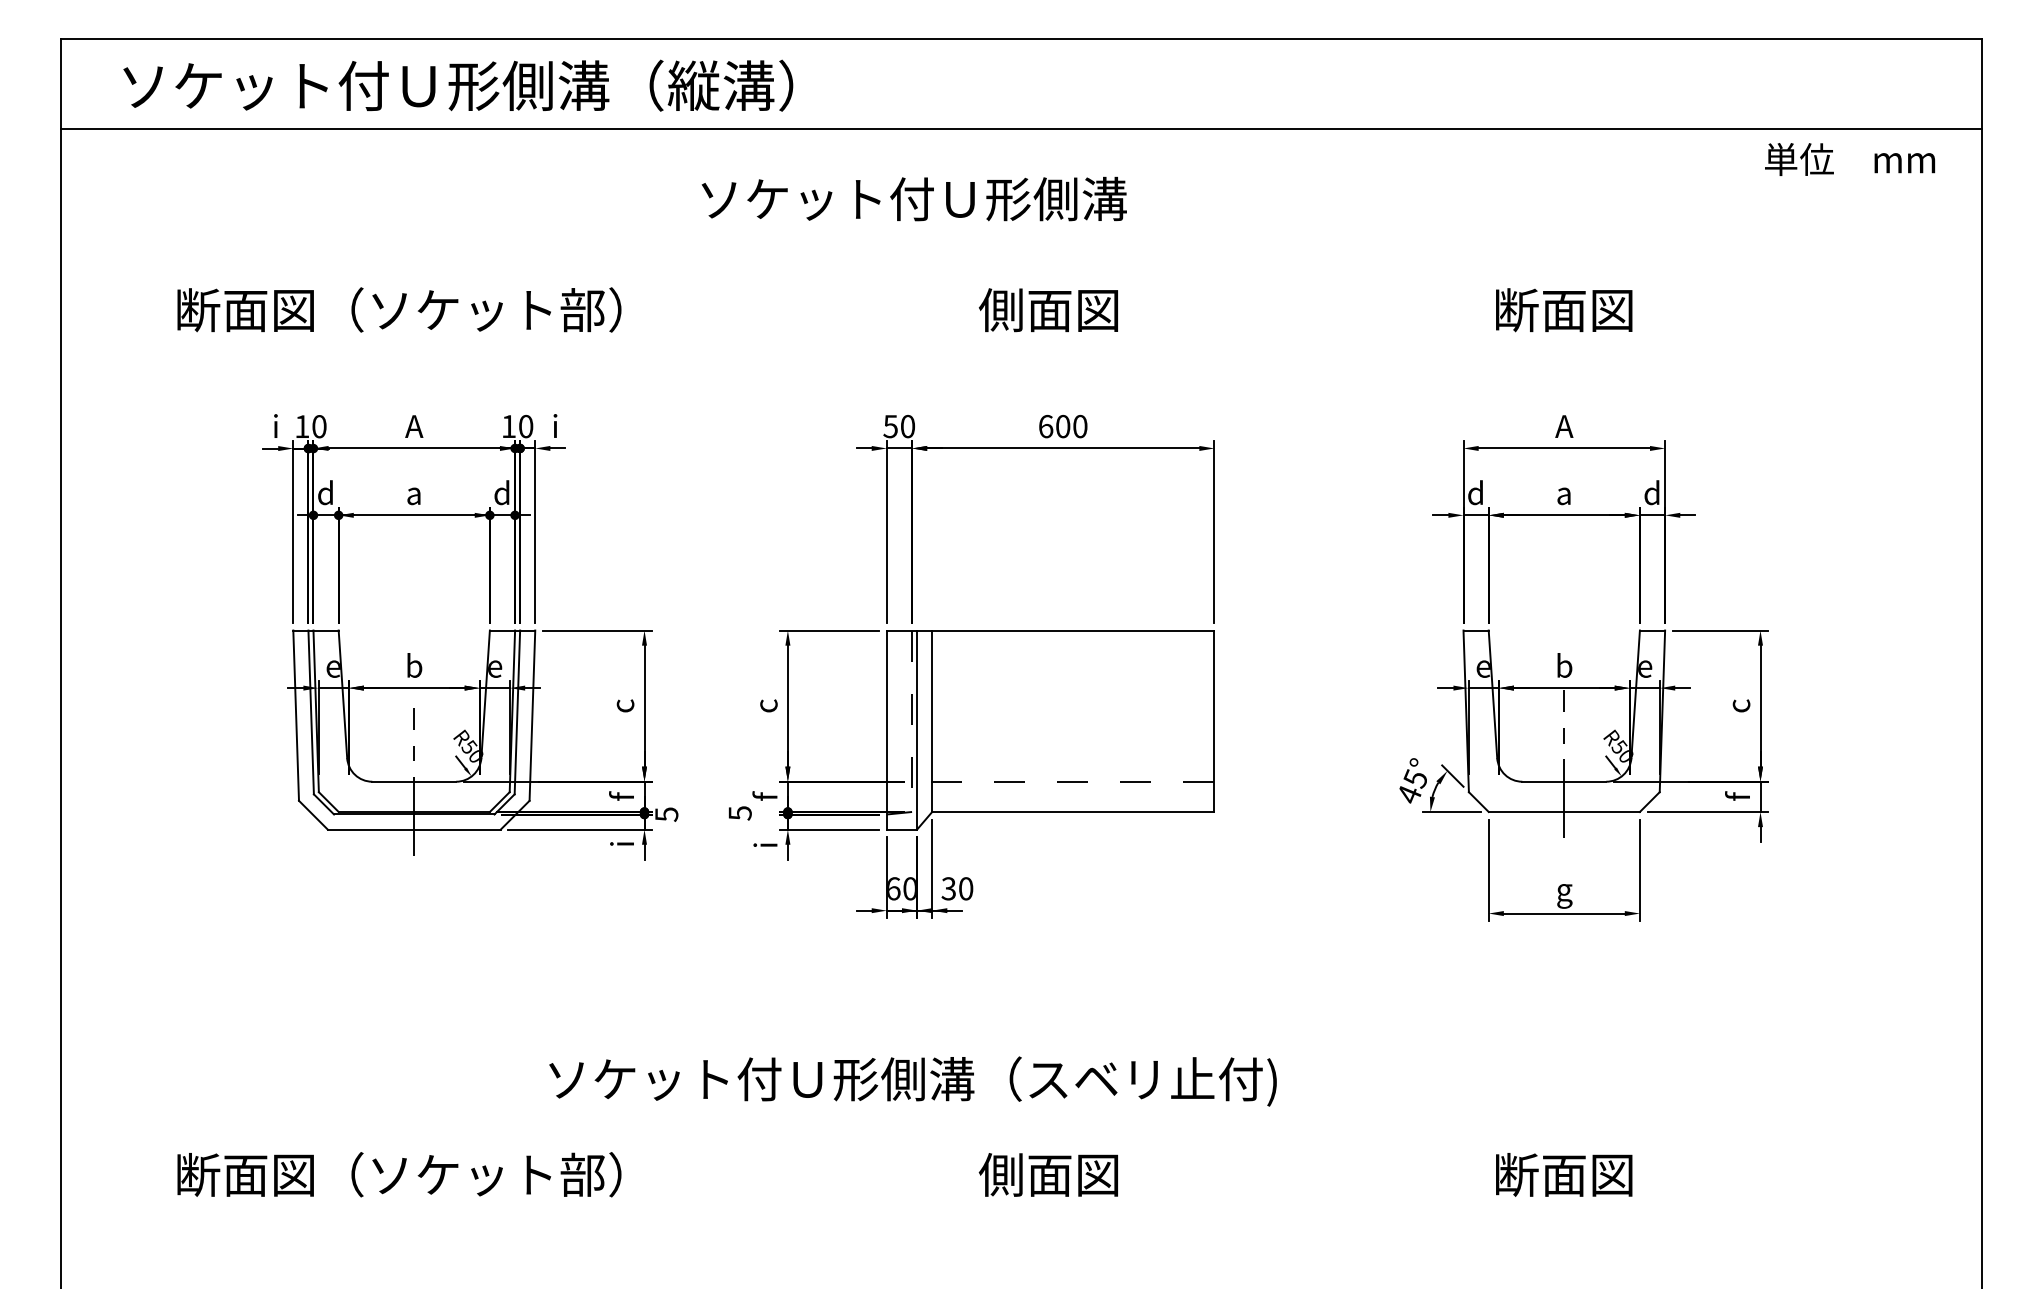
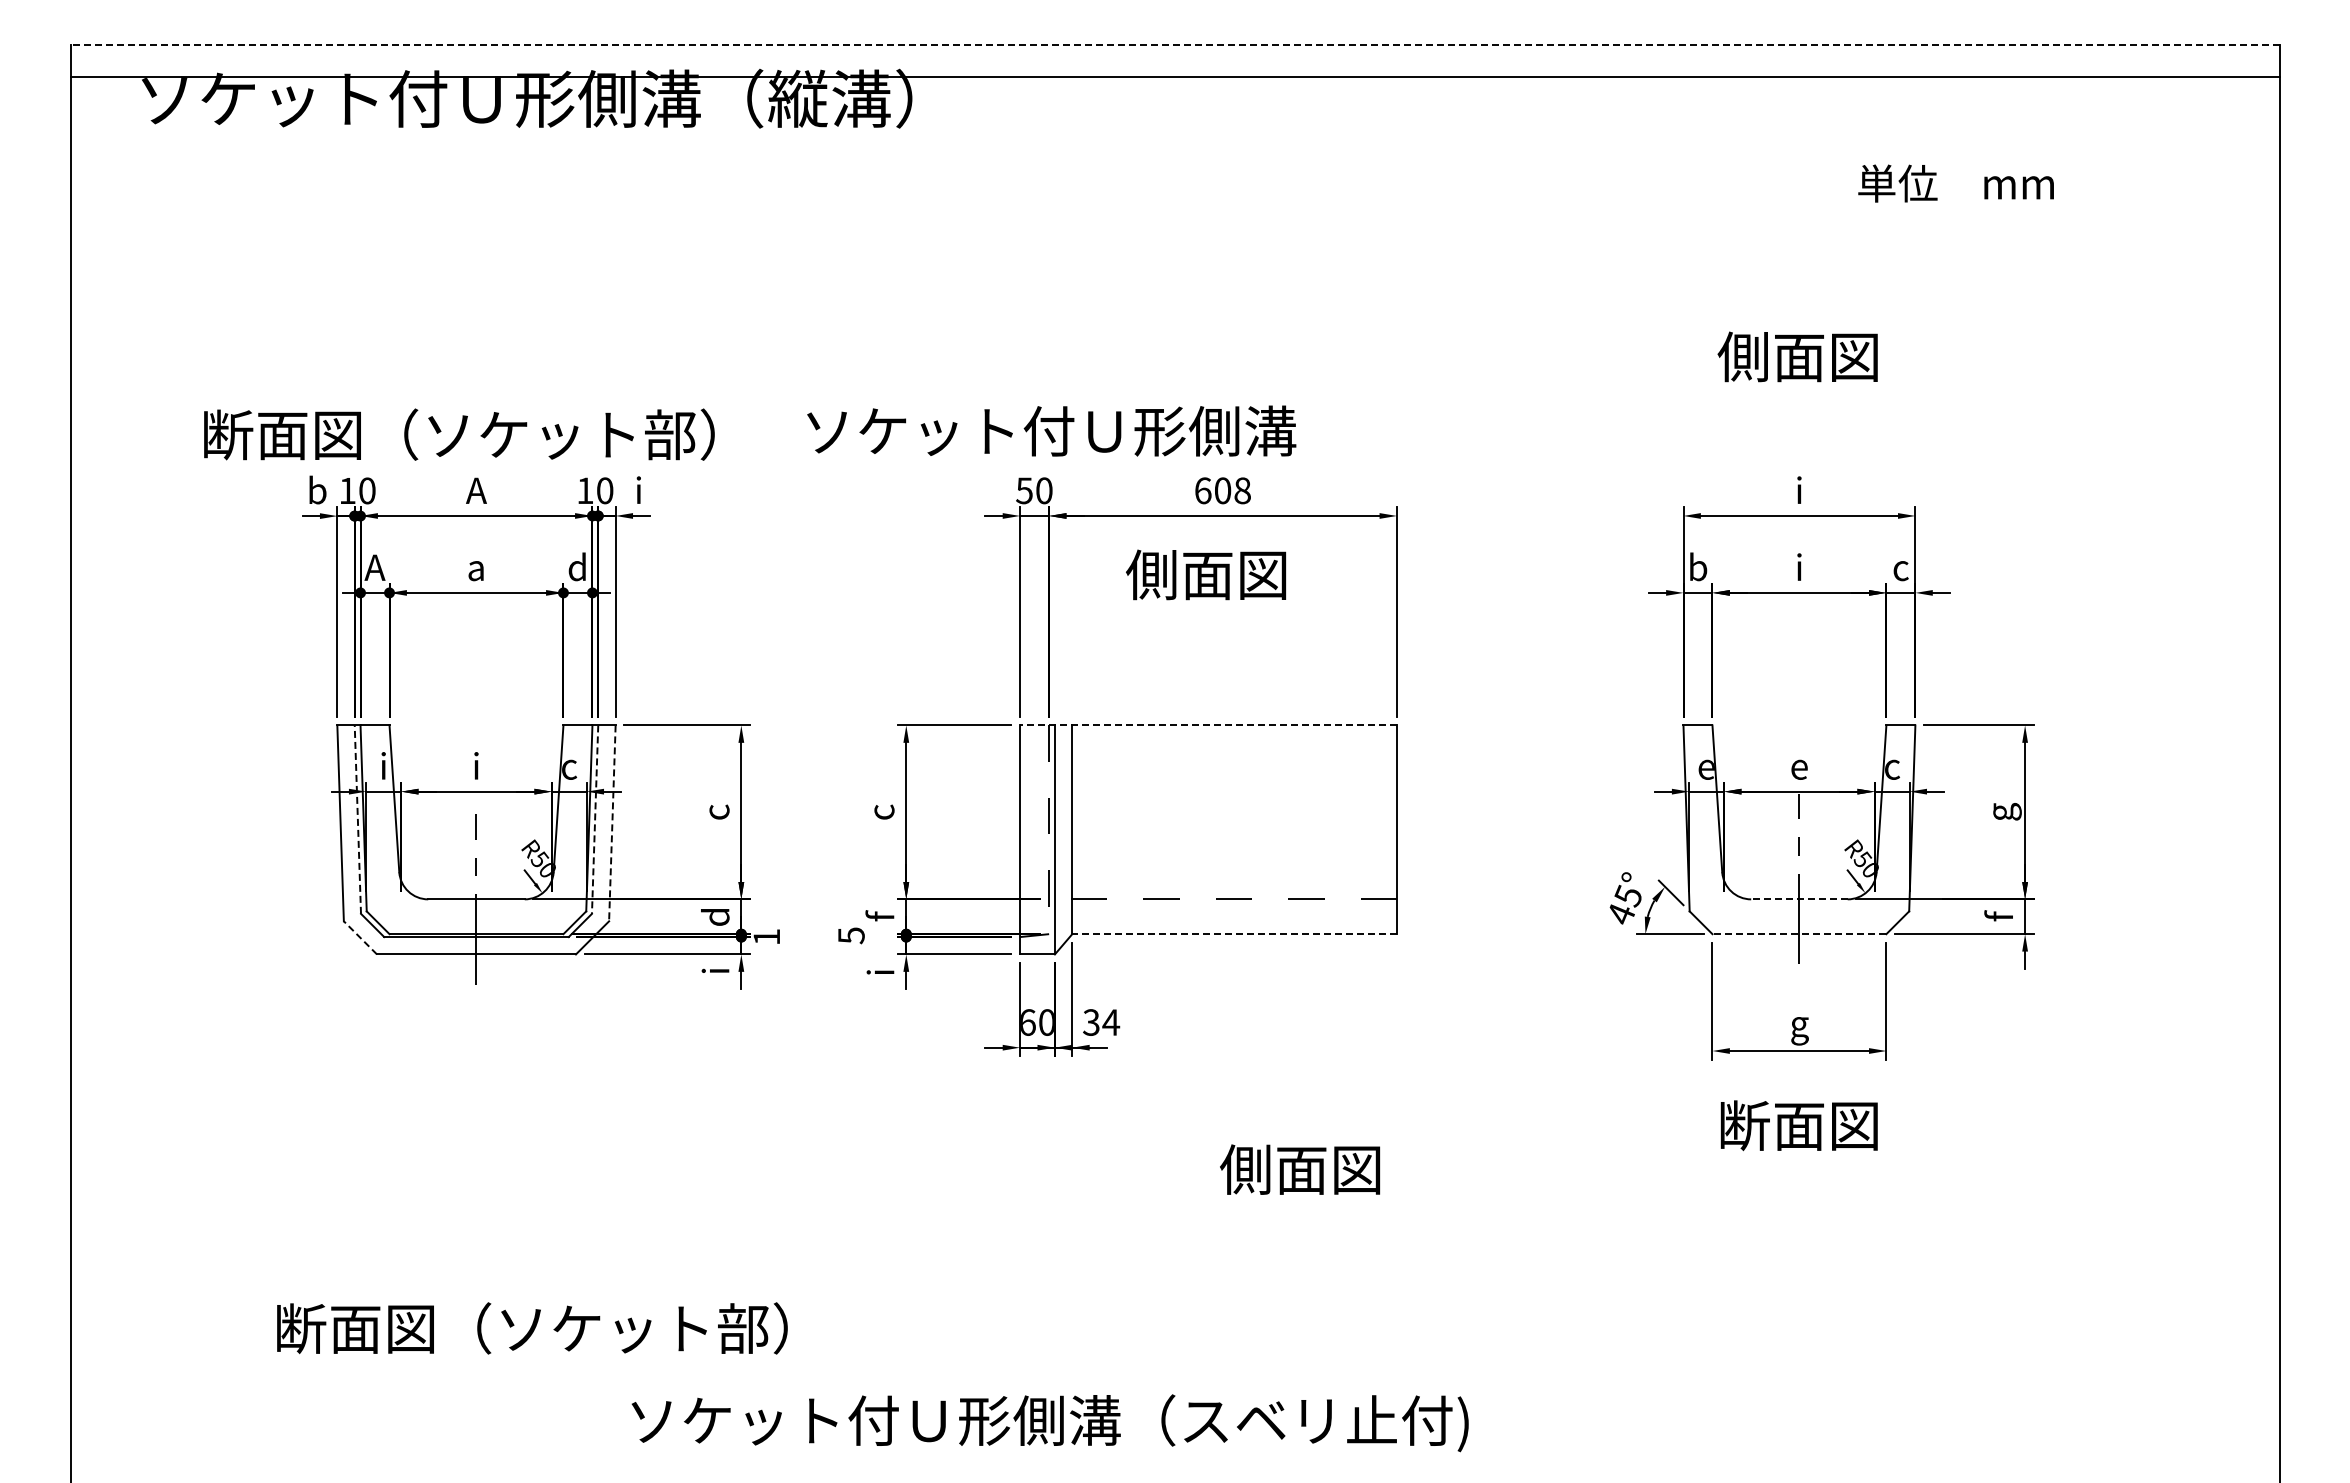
line: (1021, 38) -> (1175, 44), solid -> dashed
line: (1021, 129) -> (1174, 76), moved
text: (1849, 159) -> (1955, 183), moved
text: (914, 198) -> (1051, 430), moved
text: (399, 309) -> (459, 434), moved
text: (1048, 309) -> (1206, 574), moved
text: (1515, 309) -> (1743, 356), 断面図 -> 側面図
text: (276, 425) -> (317, 489), i -> b
text: (1564, 425) -> (1799, 489), A -> i
text: (1080, 426) -> (1242, 490), 600 -> 608
text: (325, 492) -> (374, 566), d -> A
text: (1475, 492) -> (1697, 566), d -> b
text: (1651, 492) -> (1899, 566), d -> c
text: (1563, 493) -> (1798, 567), a -> i
line: (1050, 630) -> (1208, 725), solid -> dashed
text: (333, 665) -> (383, 765), e -> i
text: (414, 665) -> (476, 765), b -> i
text: (1564, 665) -> (1799, 765), b -> e
text: (495, 668) -> (569, 769), e -> c
text: (1645, 668) -> (1892, 769), e -> c
text: (1745, 705) -> (2007, 811), c -> g
line: (310, 712) -> (357, 819), solid -> dashed
line: (517, 713) -> (595, 820), solid -> dashed
line: (532, 715) -> (612, 823), solid -> dashed
line: (1563, 781) -> (1798, 899), solid -> dashed
text: (621, 797) -> (714, 917), f -> d
line: (1073, 812) -> (1234, 934), solid -> dashed
line: (1564, 812) -> (1799, 934), solid -> dashed
line: (313, 814) -> (360, 937), solid -> dashed
text: (666, 814) -> (766, 937), 5 -> 1
text: (966, 888) -> (1111, 1022), 30 -> 34
text: (912, 1081) -> (1049, 1423), moved
text: (399, 1174) -> (532, 1328), moved
text: (1048, 1174) -> (1300, 1169), moved
text: (1563, 1174) -> (1798, 1125), moved

